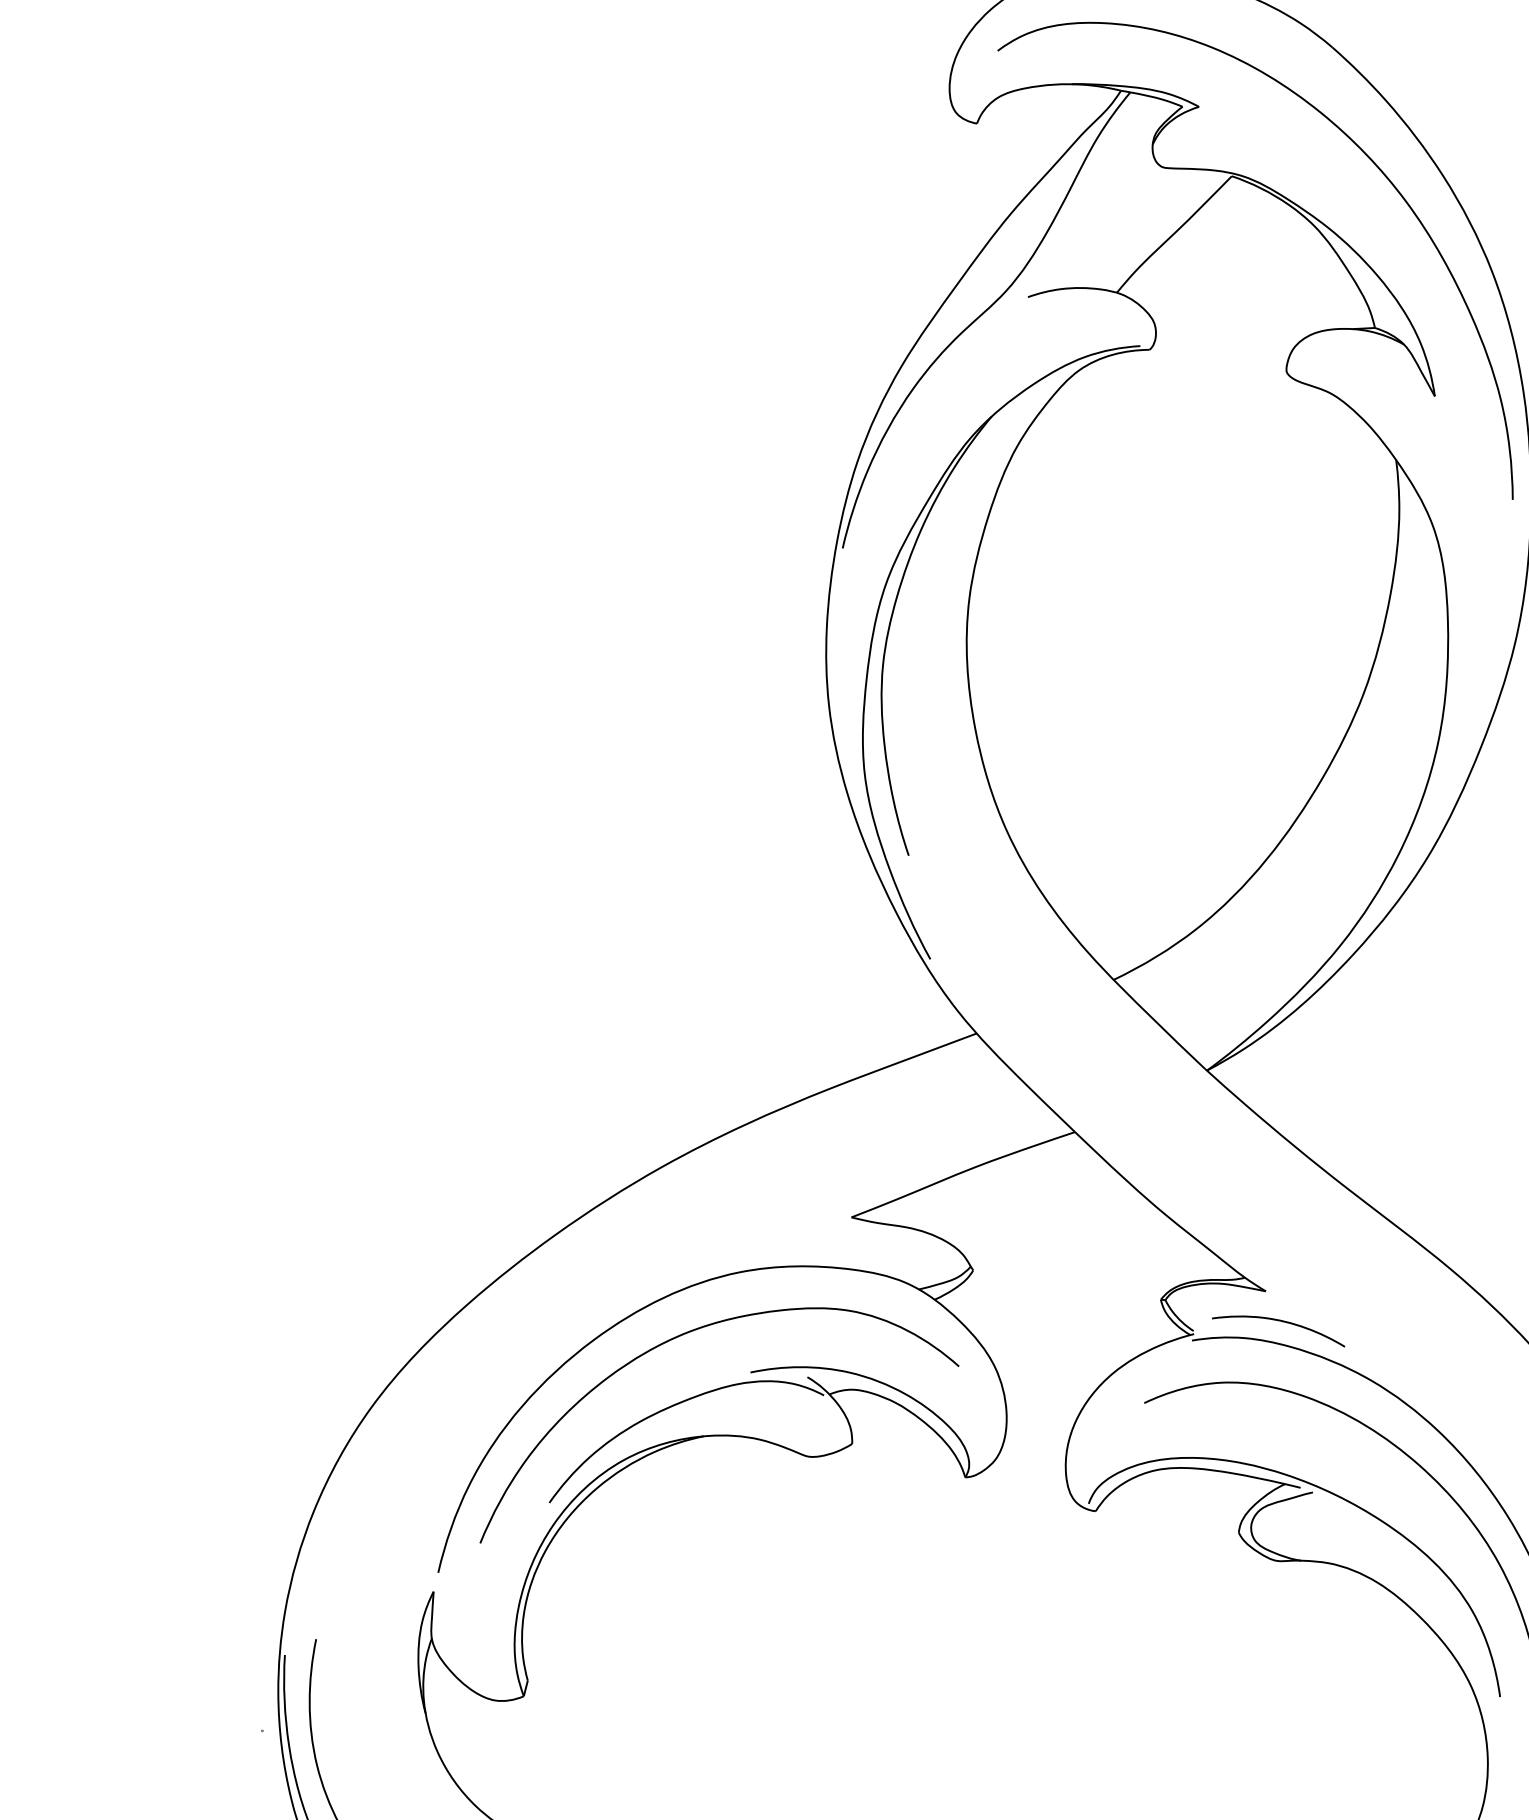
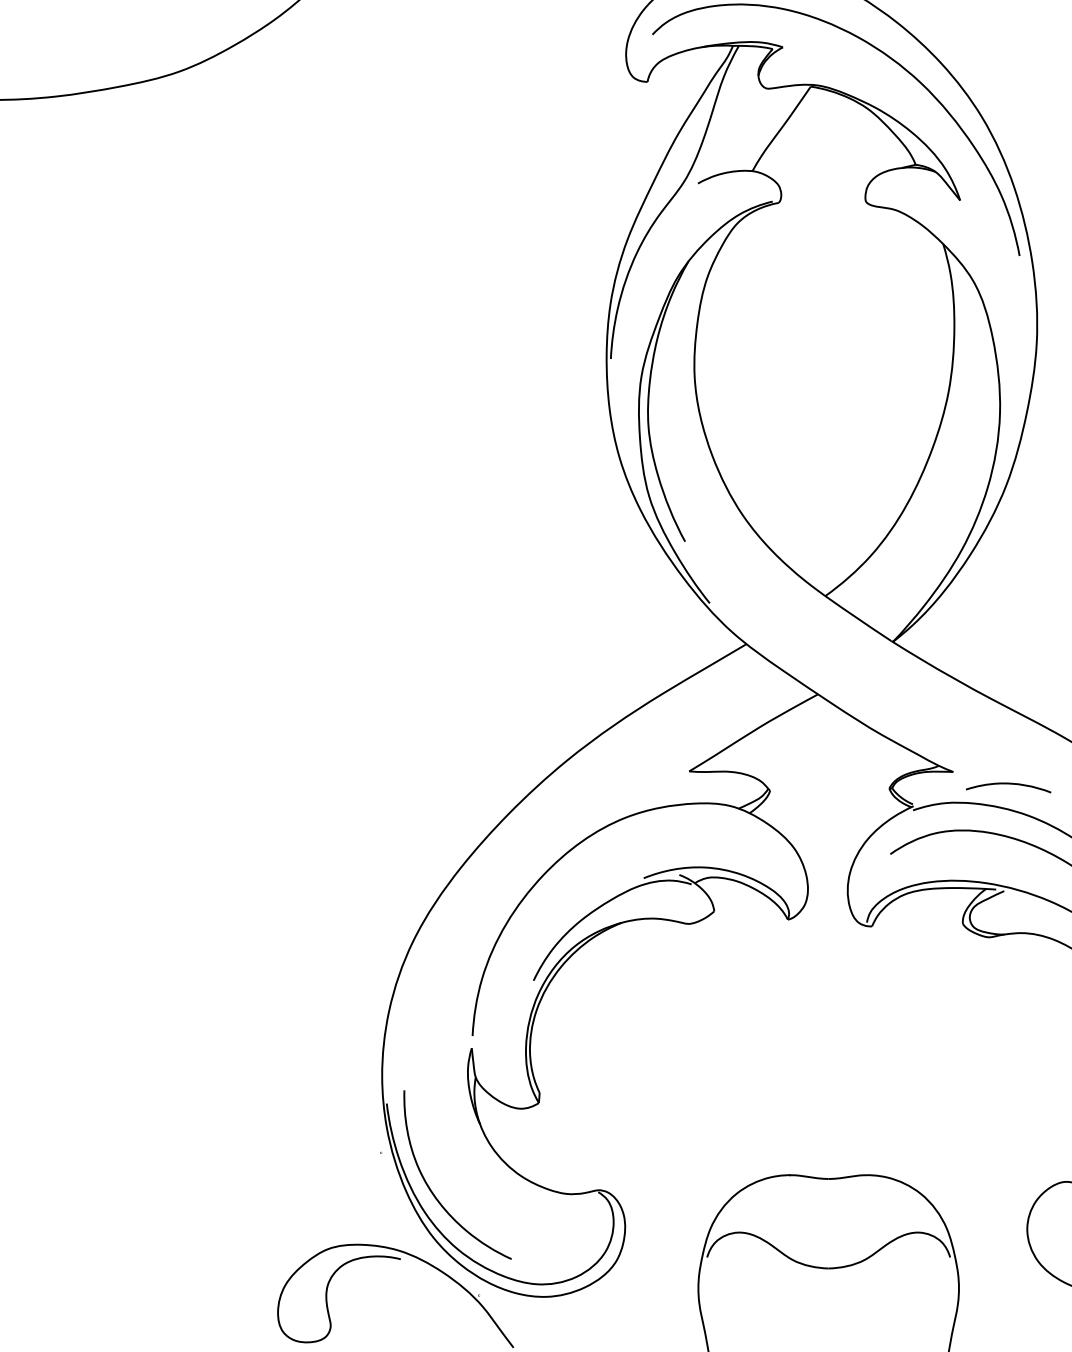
curve: (1280, 1322) -> (1008, 784), moved
curve: (685, 1335) -> (599, 862), removed

